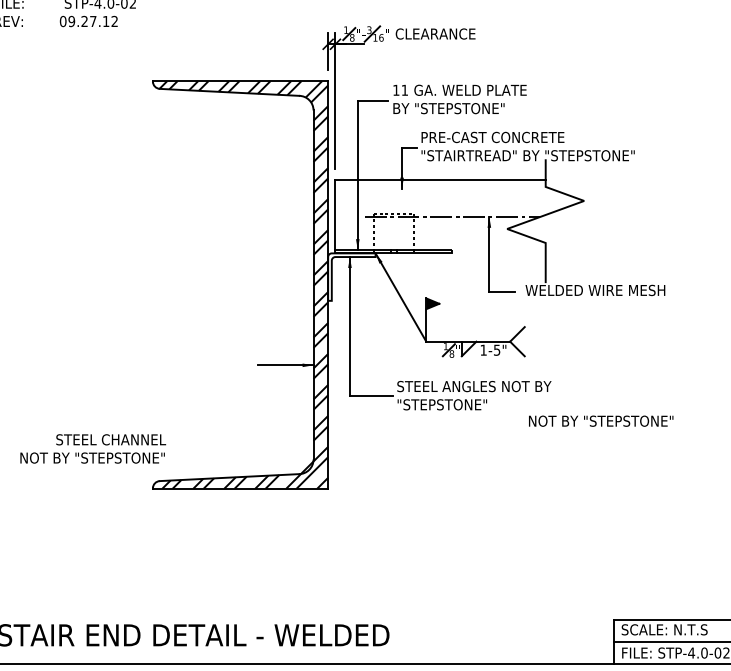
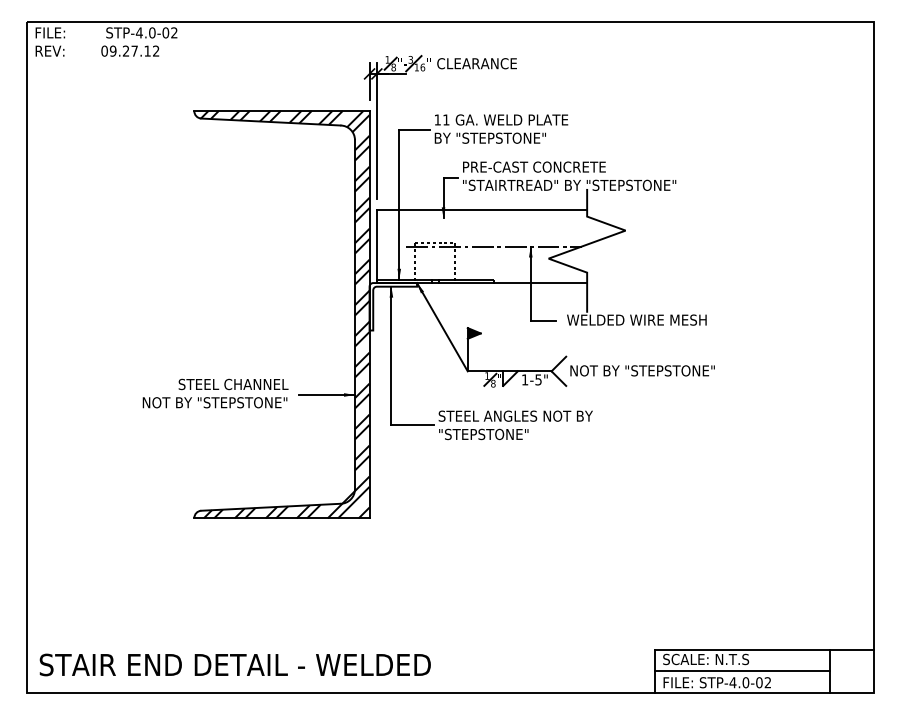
line: (499, 253) -> (540, 283), added
text: (601, 420) -> (642, 370), moved
text: (93, 448) -> (215, 393), moved

